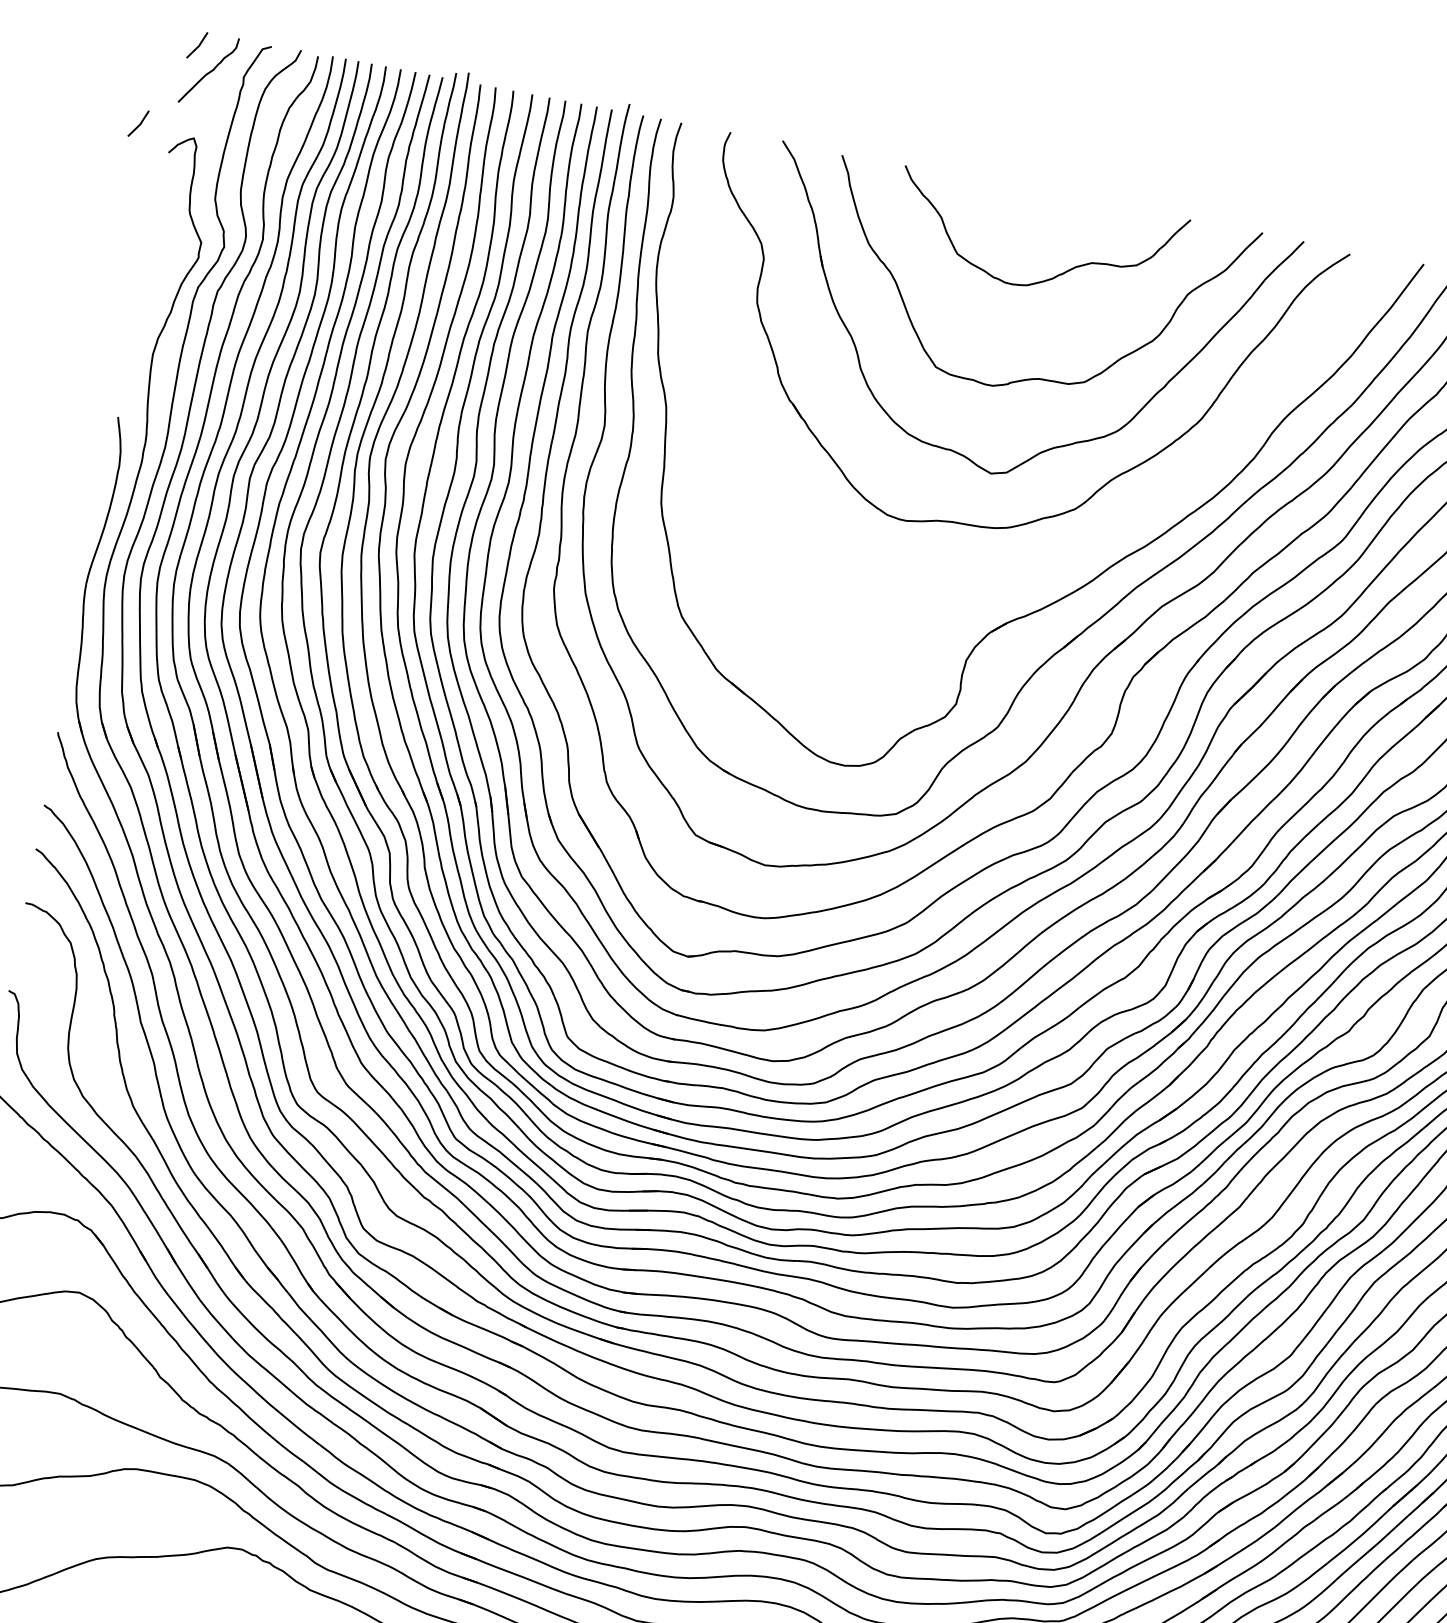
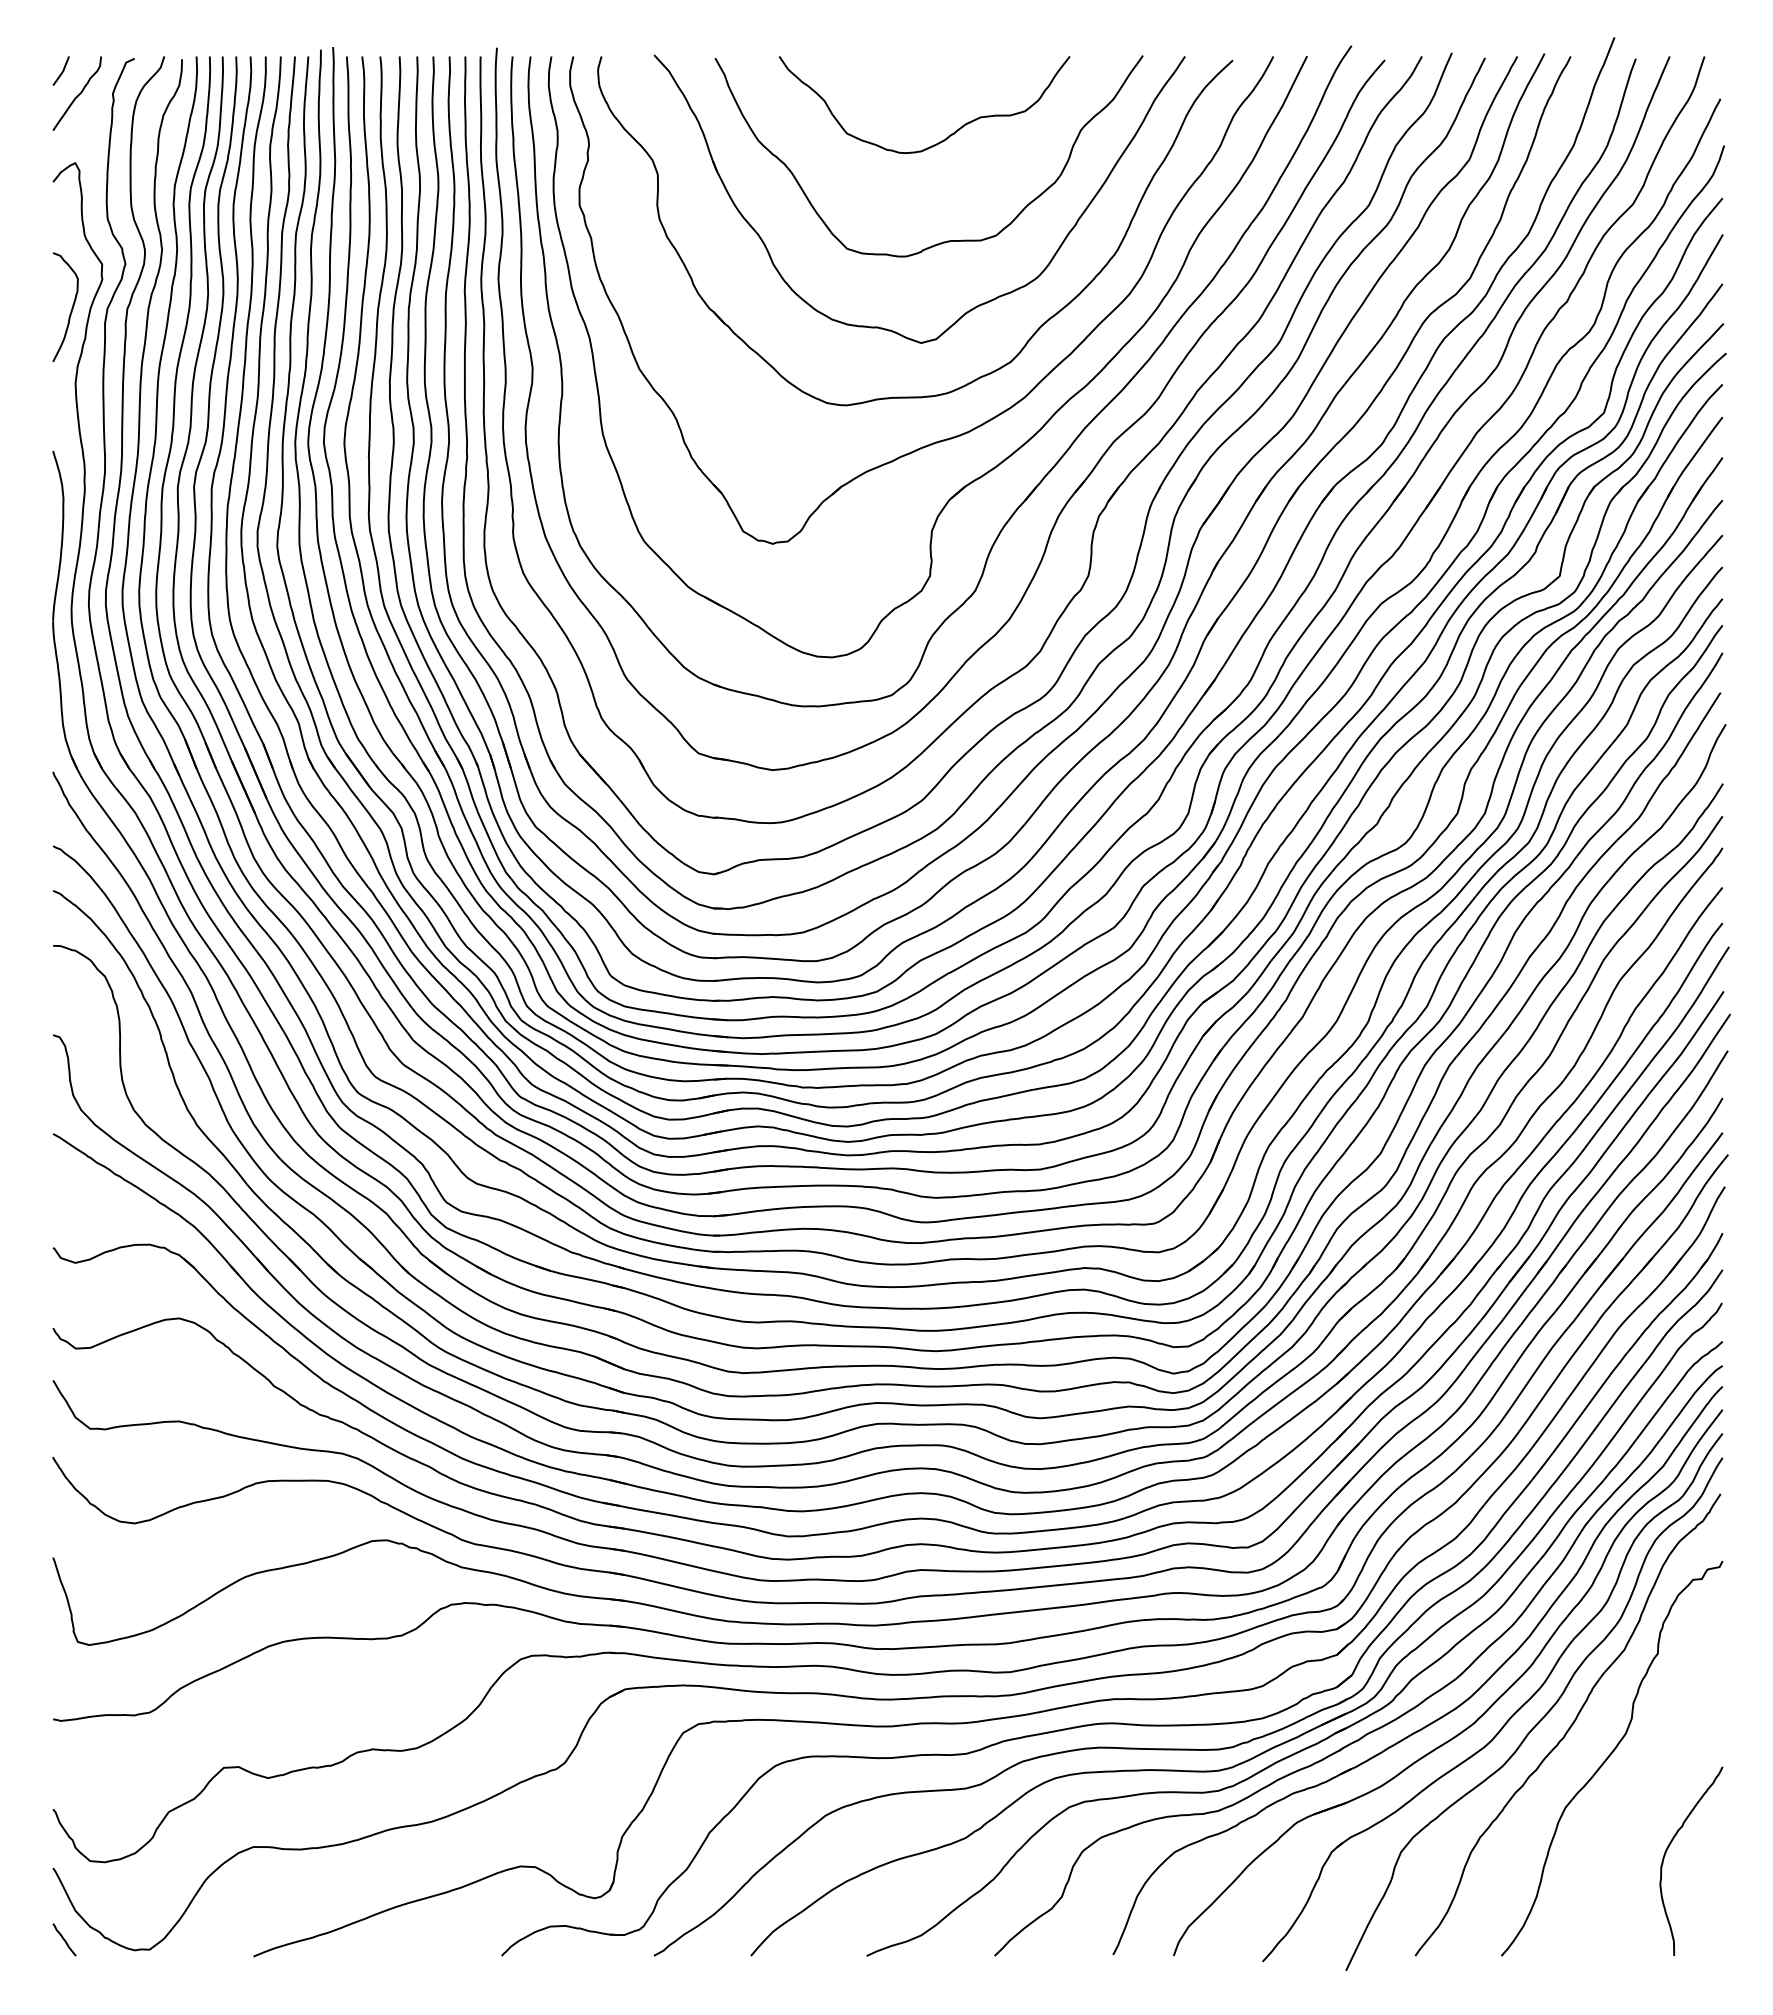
line: (138, 124) -> (18, 159), removed
curve: (163, 279) -> (71, 307), added
part: (1044, 560) -> (990, 418), added

